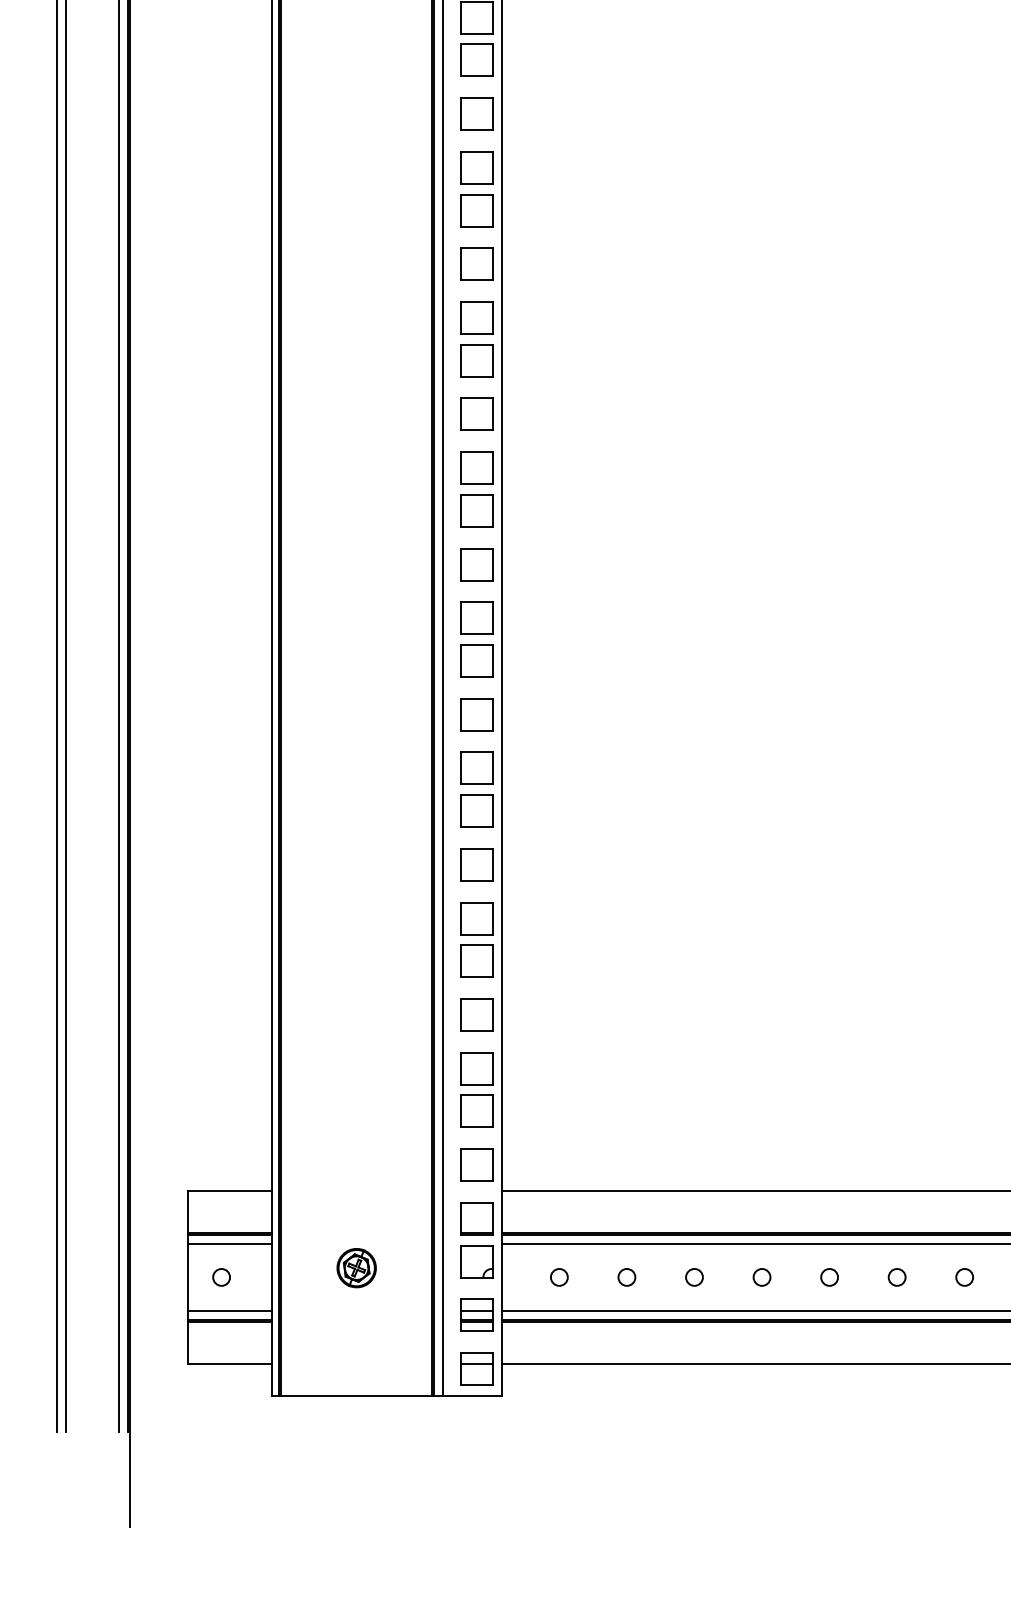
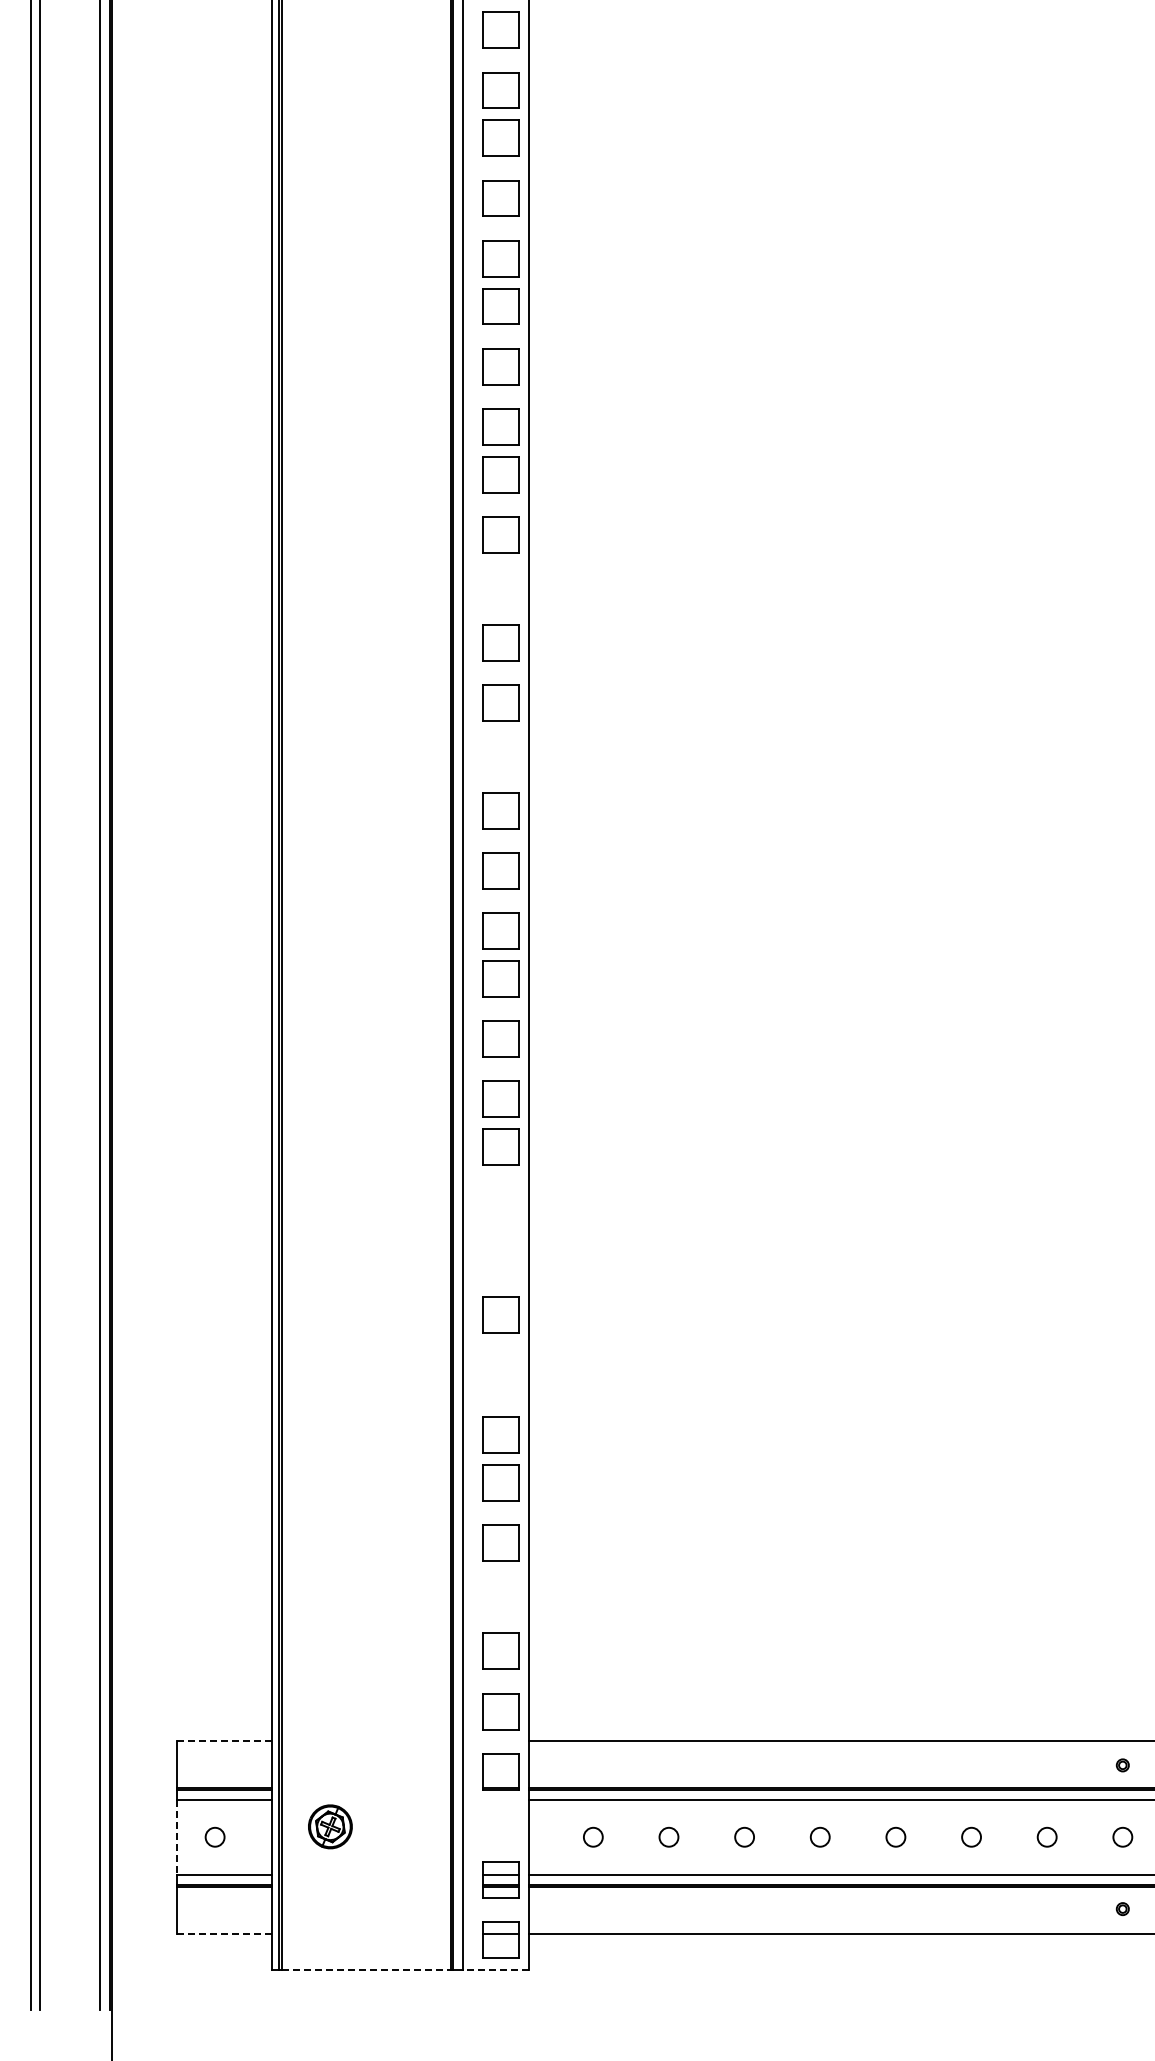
part: (476, 167) -> (500, 594), removed
part: (476, 317) -> (500, 762), removed
part: (476, 714) -> (500, 1206), removed
part: (476, 767) -> (500, 1266), removed
part: (476, 864) -> (500, 1374), removed
part: (476, 1068) -> (500, 1603), removed
line: (229, 1191) -> (224, 1740), solid -> dashed
part: (476, 1261) -> (500, 1819), removed
part: (356, 1267) -> (330, 1826), moved
line: (187, 1277) -> (177, 1837), solid -> dashed
line: (230, 1363) -> (225, 1933), solid -> dashed
line: (356, 1395) -> (366, 1969), solid -> dashed
line: (472, 1395) -> (496, 1969), solid -> dashed

